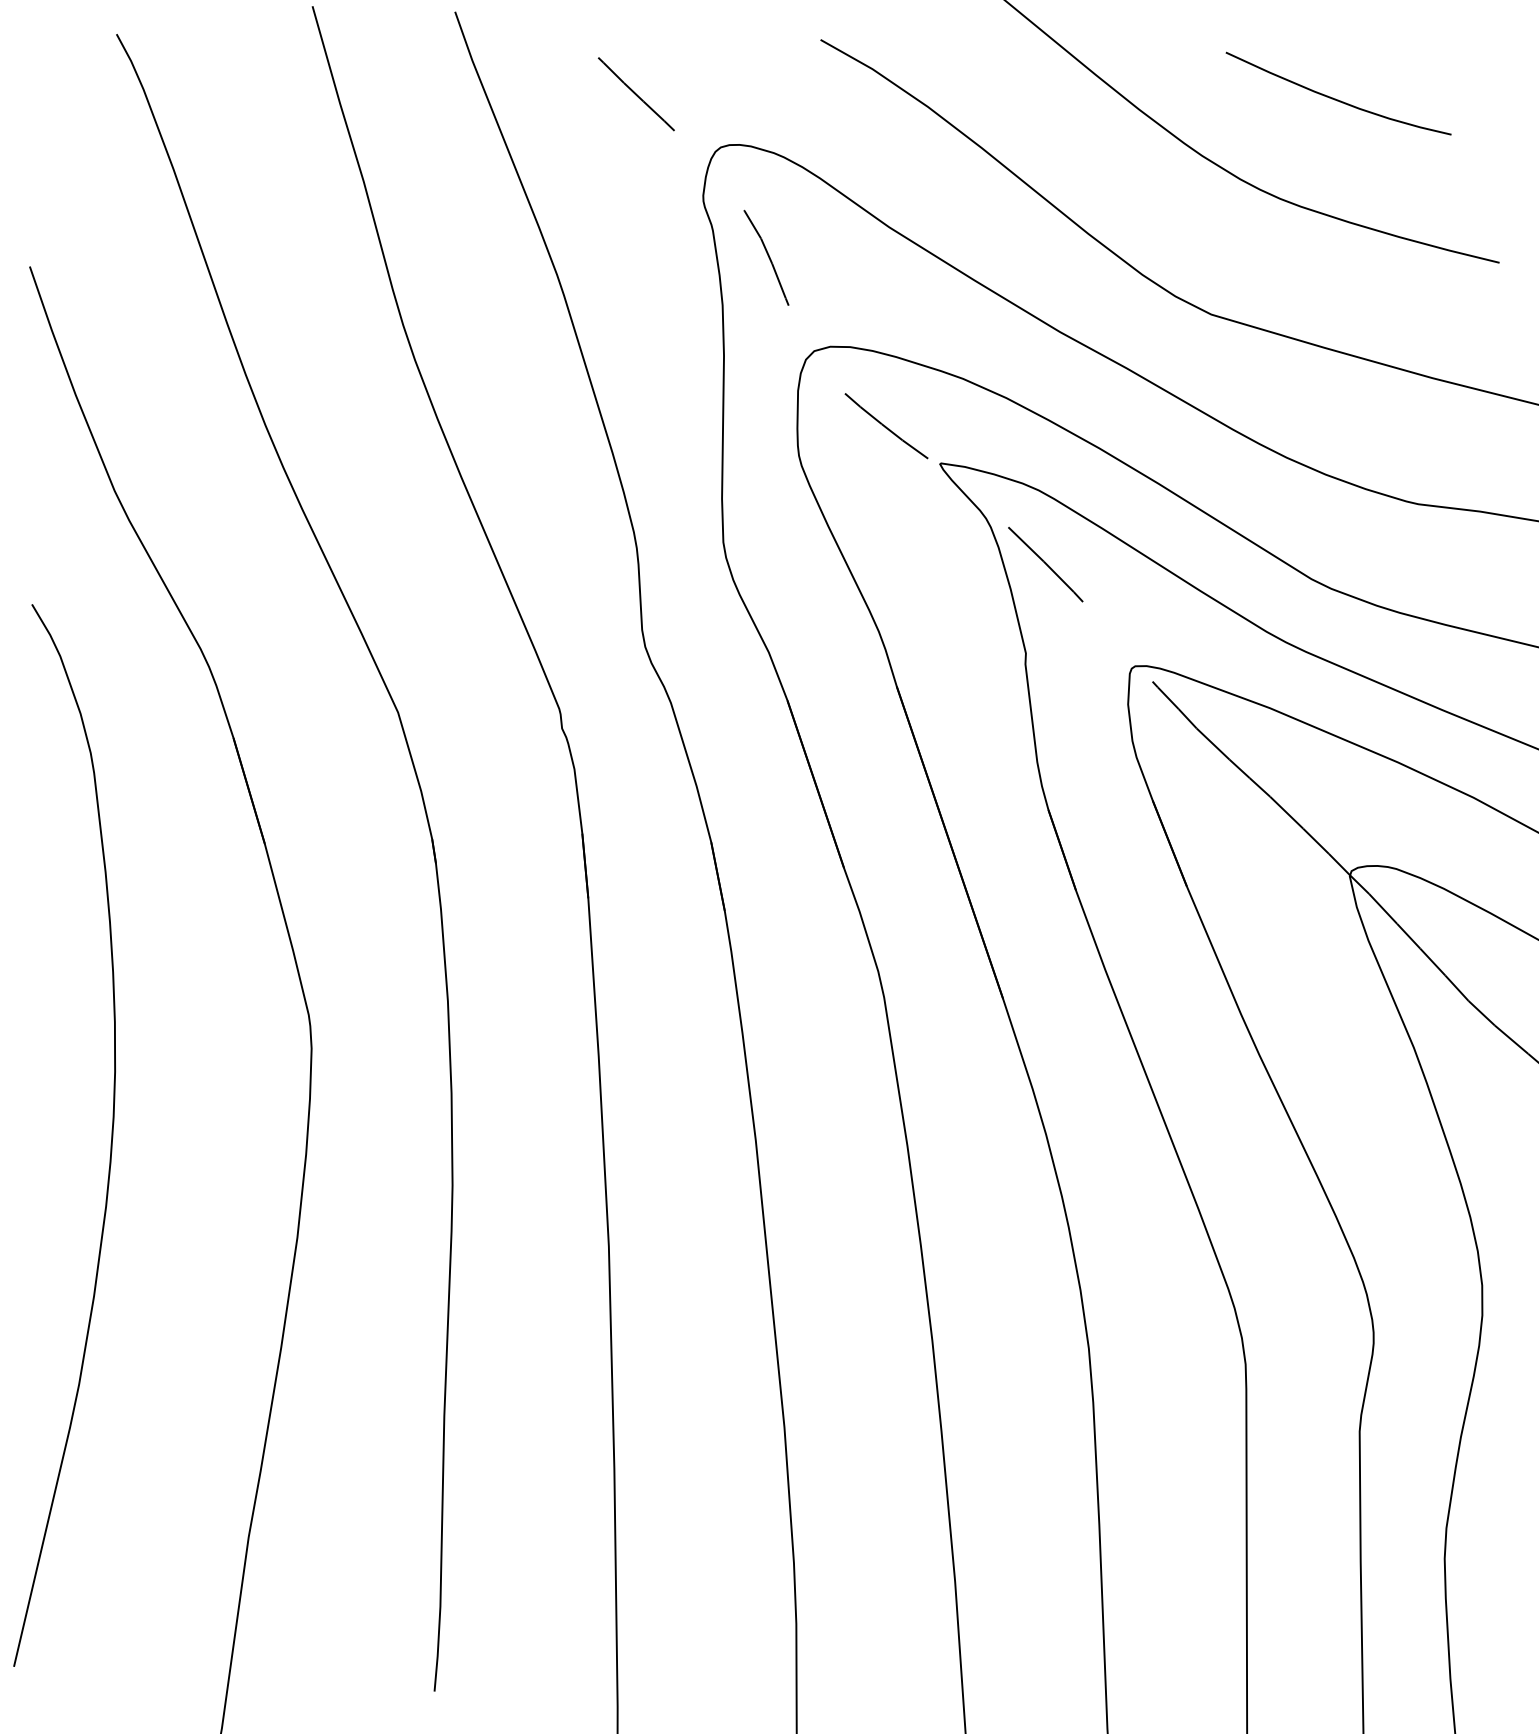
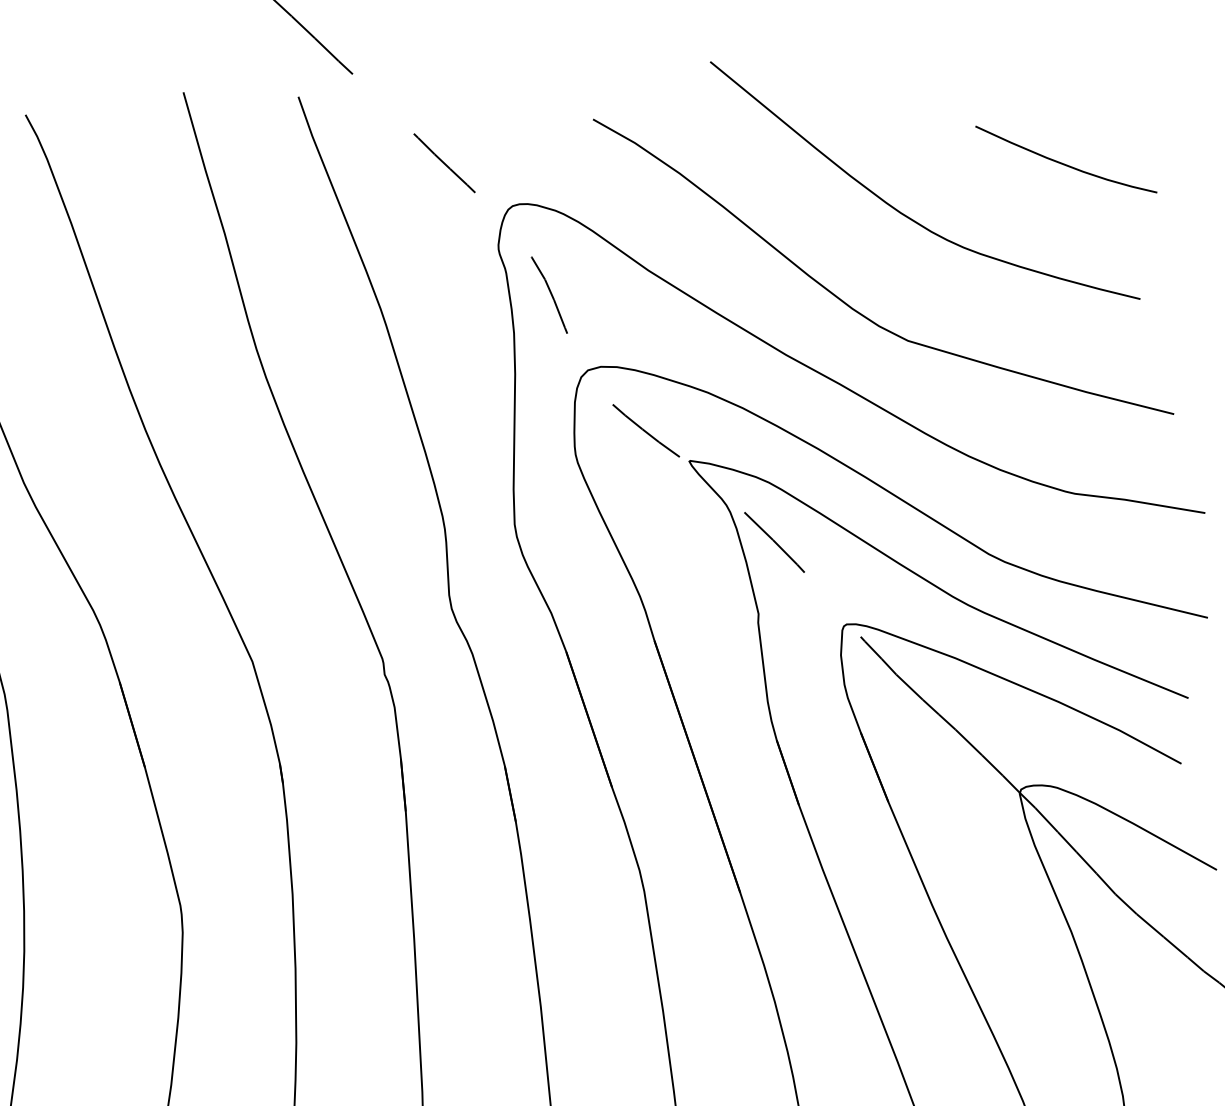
curve: (1335, 98) -> (1063, 163), moved

